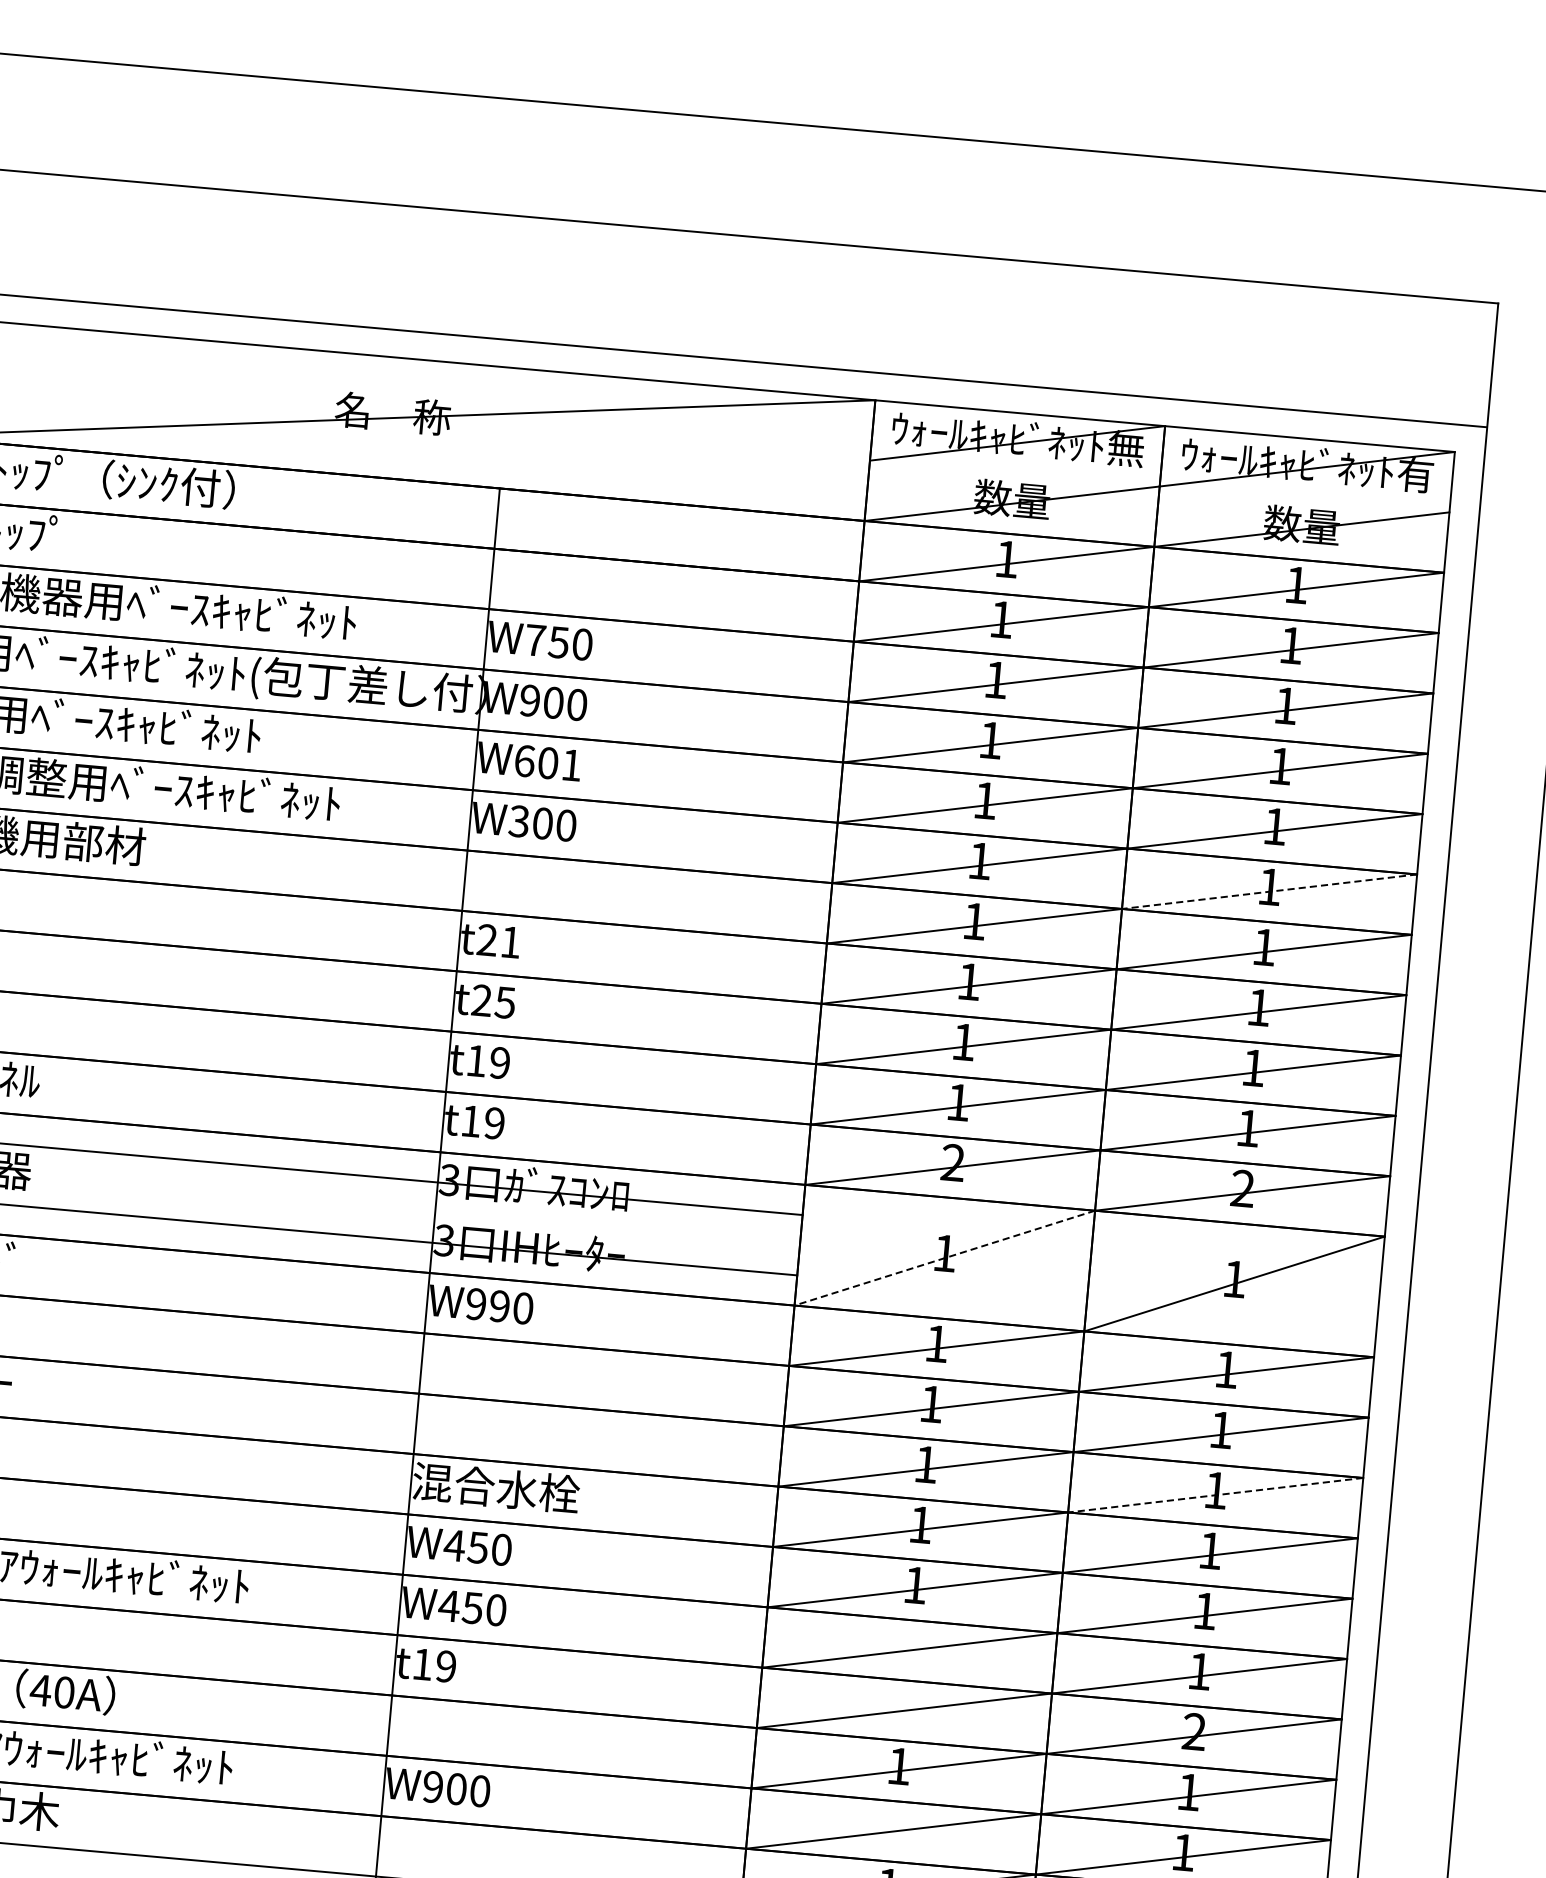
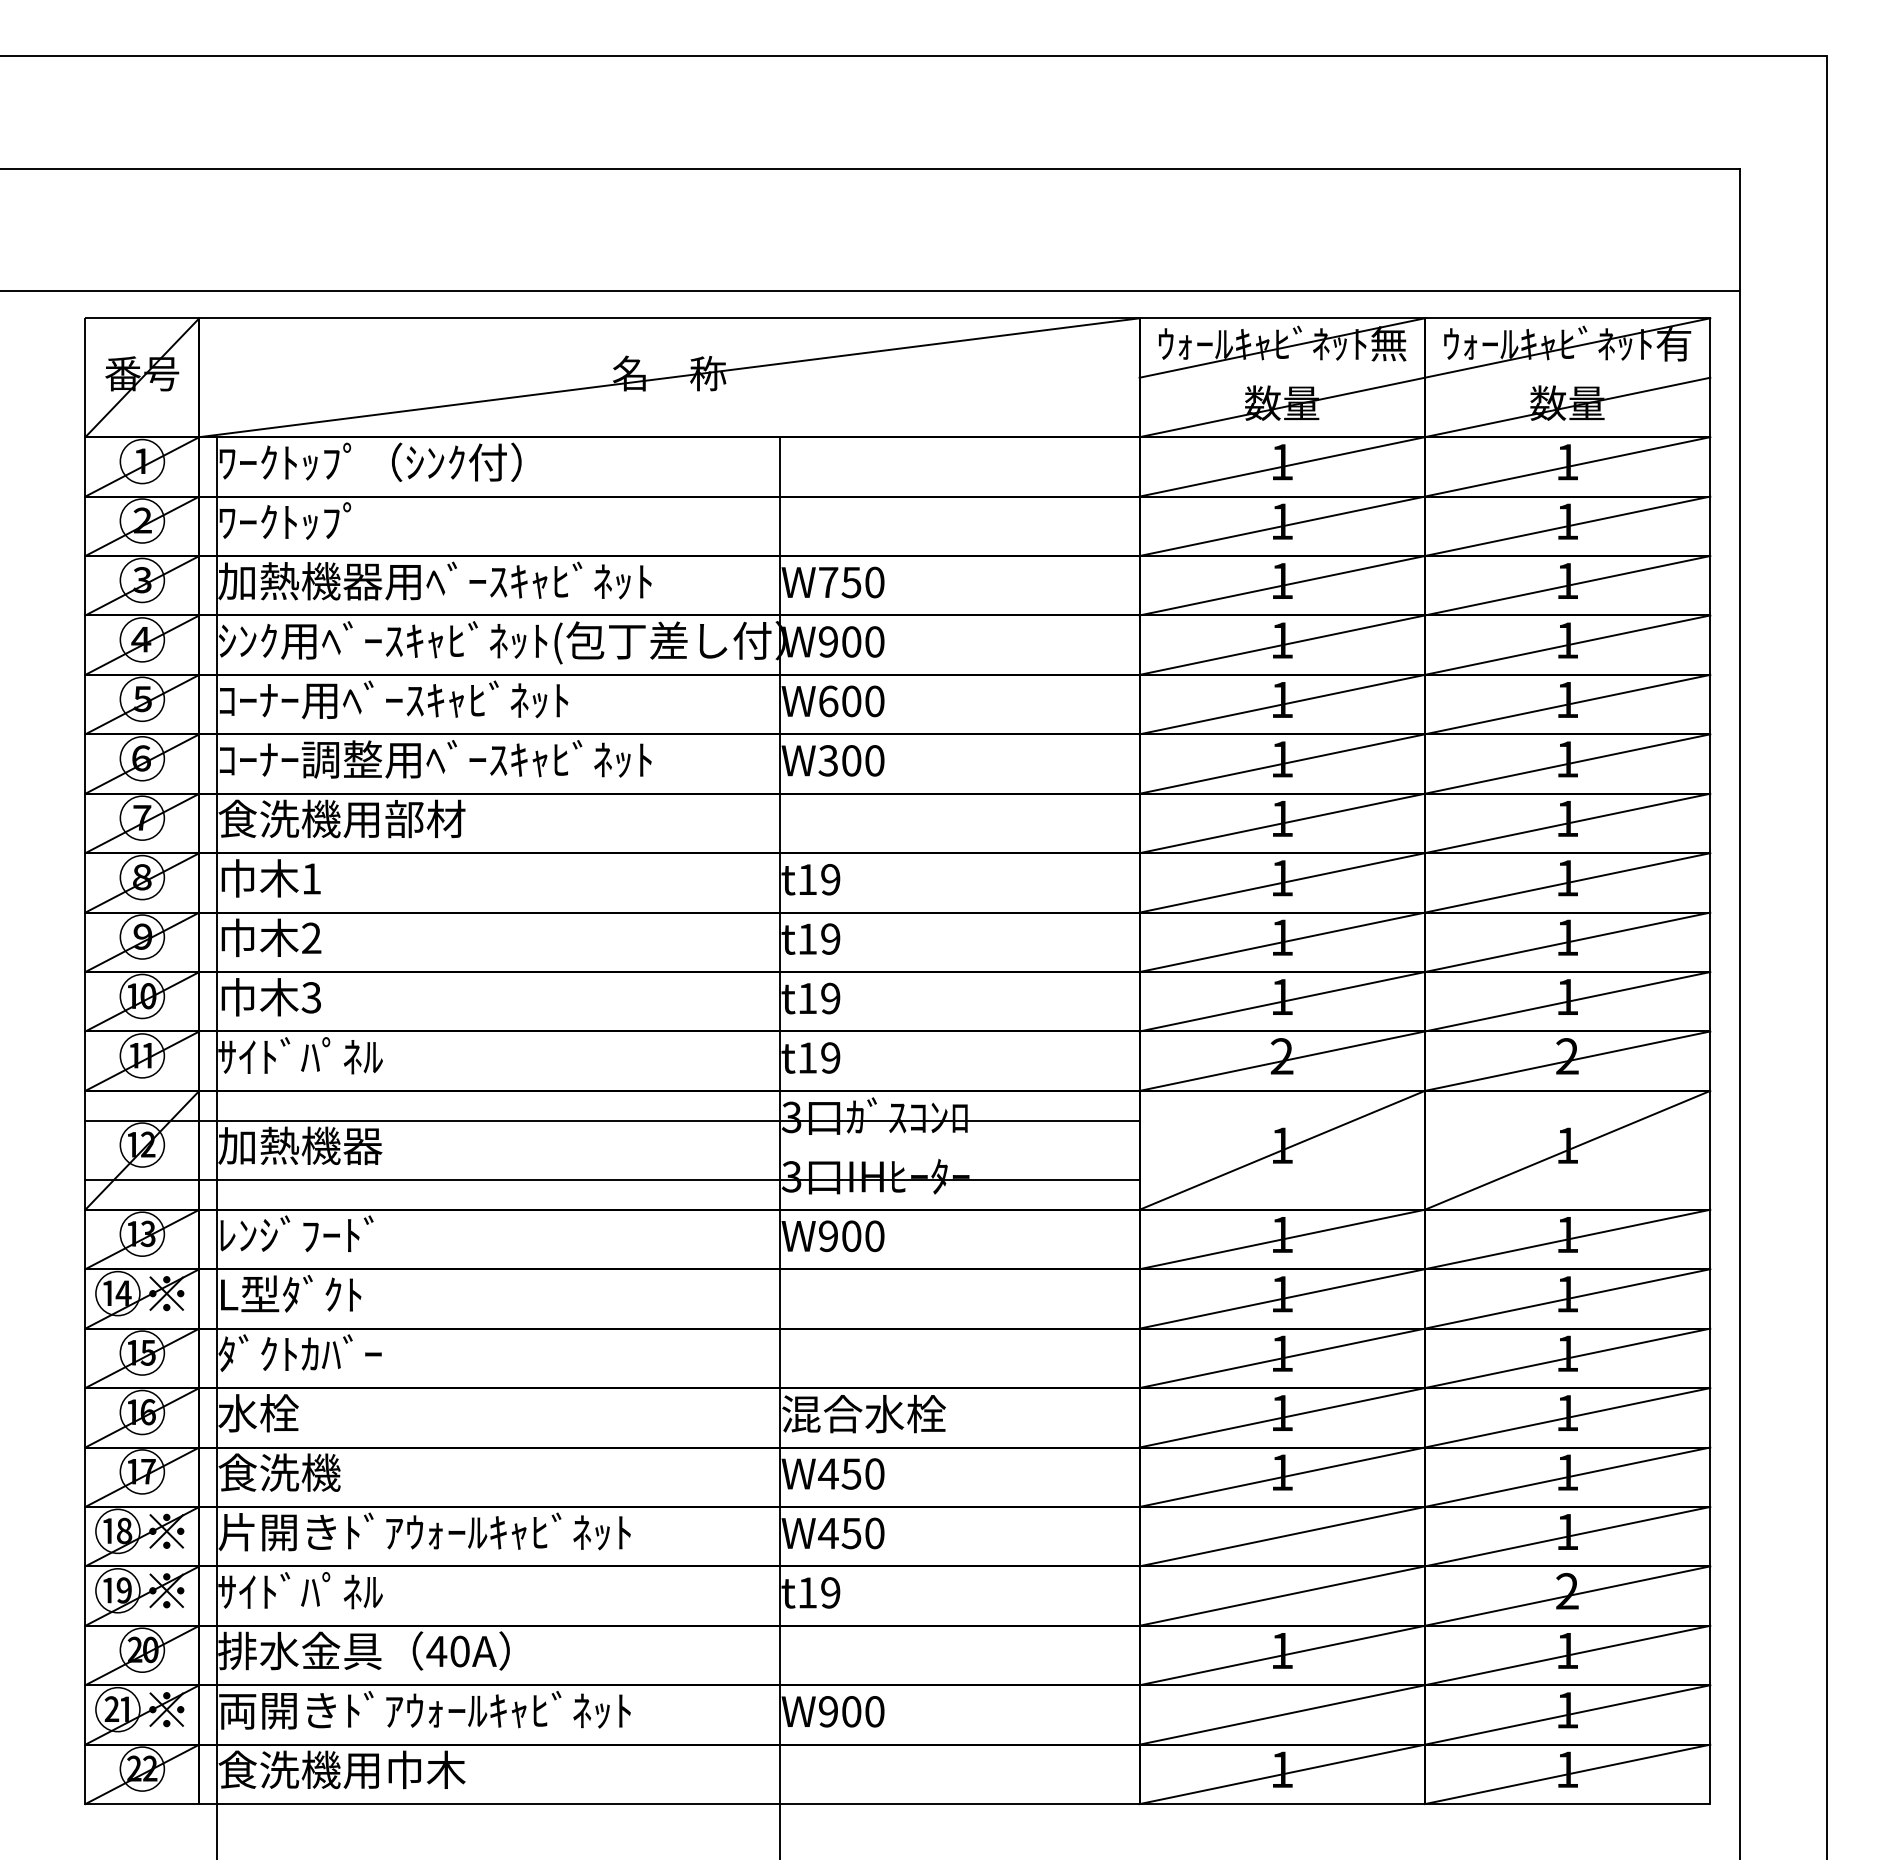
text: (571, 765) -> (874, 701), W601 -> W600
line: (1269, 892) -> (1567, 764), dashed -> solid
text: (499, 941) -> (819, 879), t21 -> t19
text: (494, 1001) -> (819, 938), t25 -> t19
line: (945, 1258) -> (1282, 1150), dashed -> solid
text: (499, 1306) -> (851, 1236), W990 -> W900
line: (1215, 1495) -> (1567, 1358), dashed -> solid

